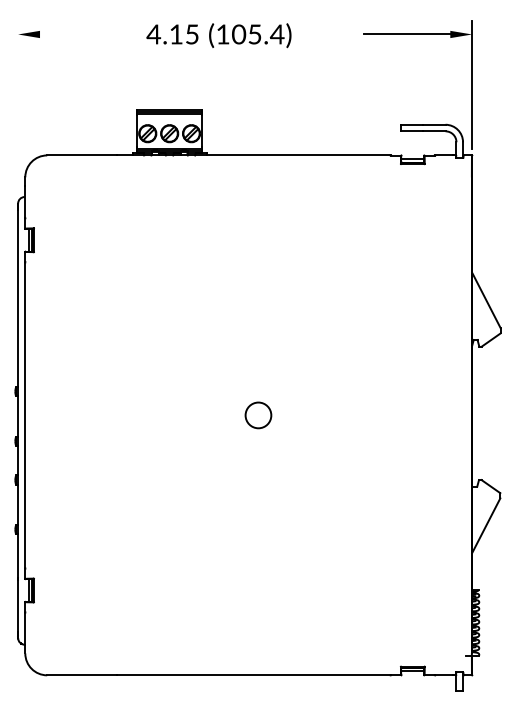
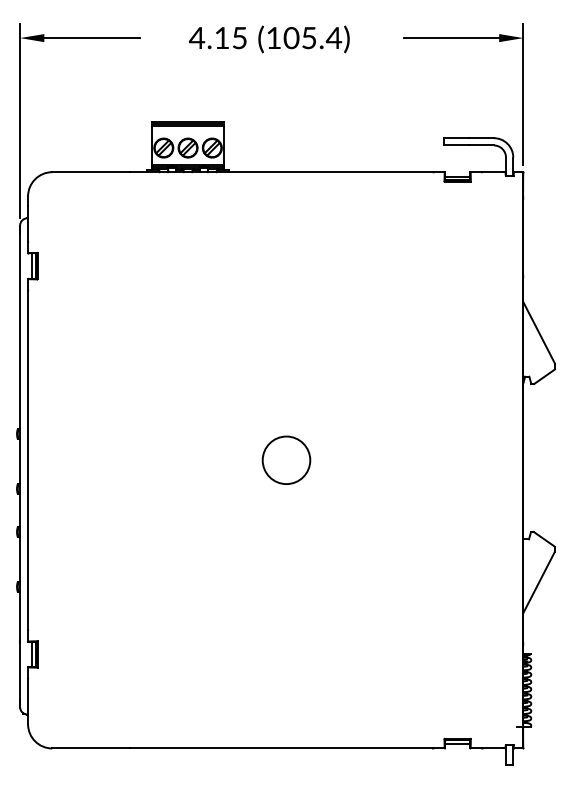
line: (83, 34) -> (92, 38), added
text: (218, 35) -> (268, 39), moved
line: (18, 109) -> (20, 121), added
circle: (258, 415) -> (286, 460), size x1.67

